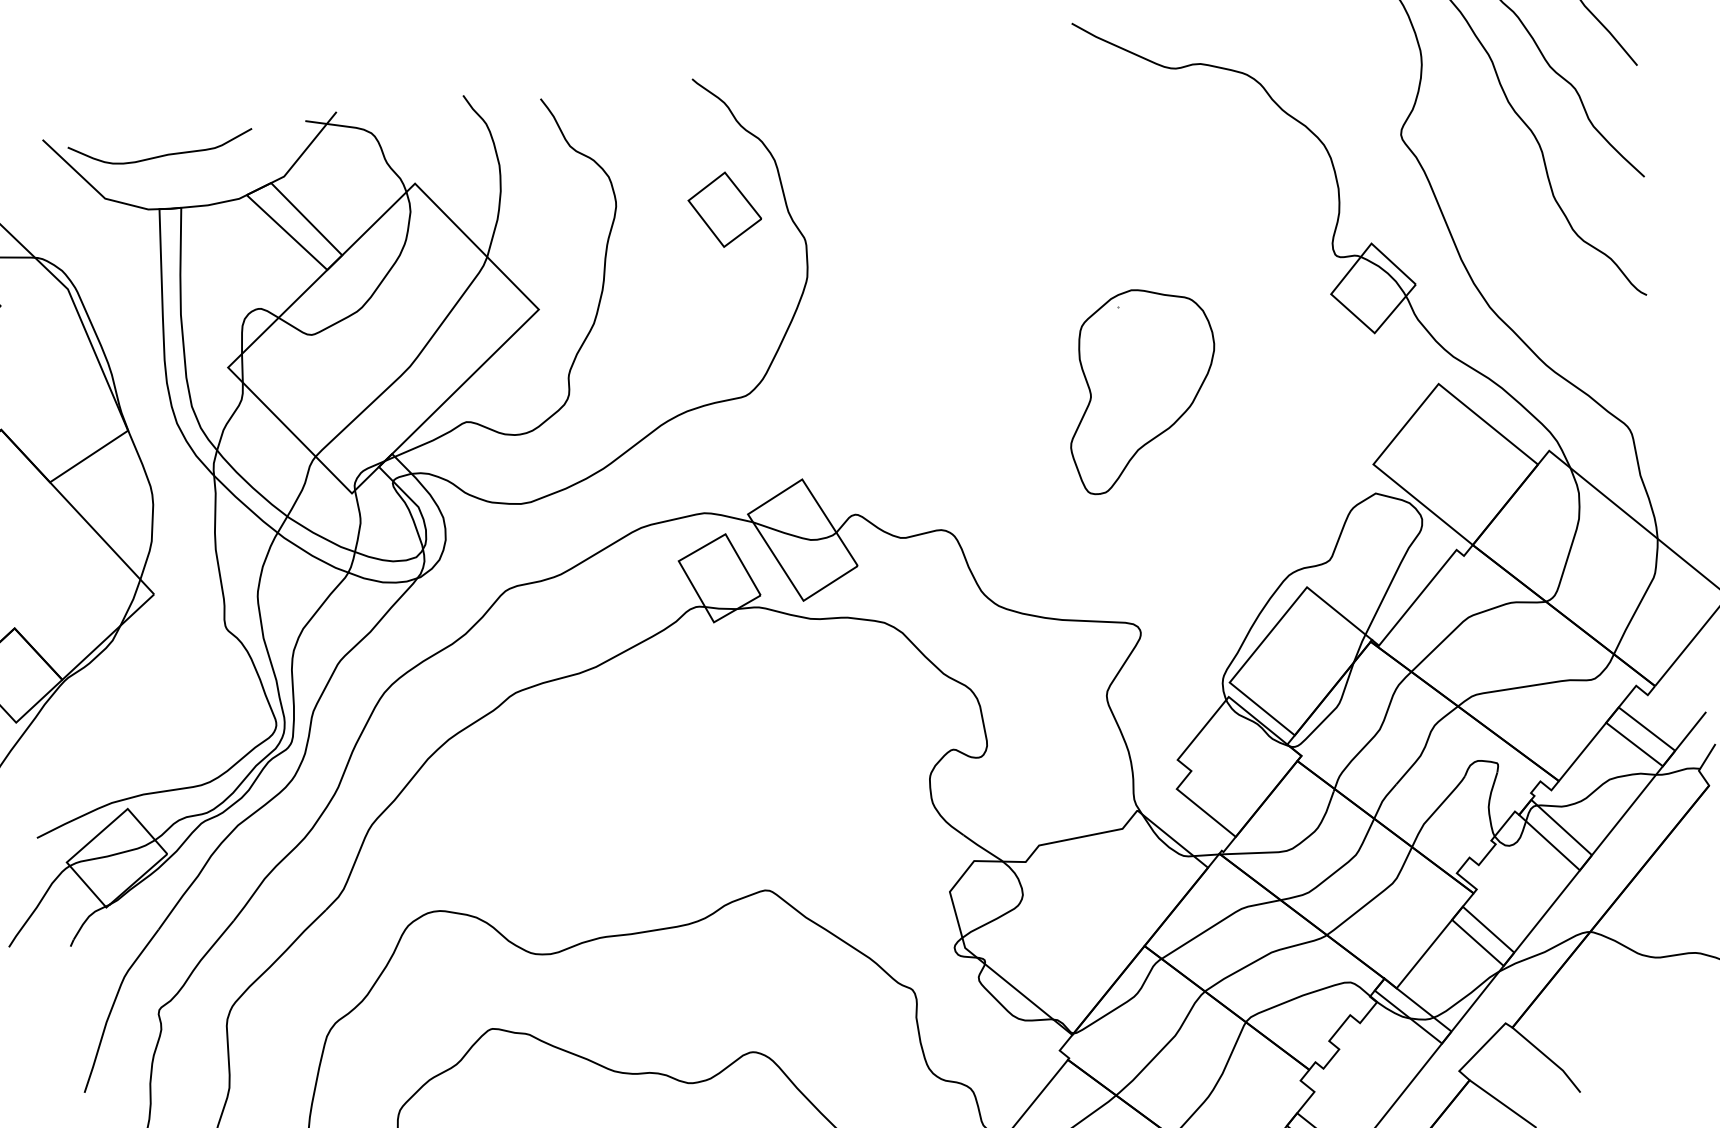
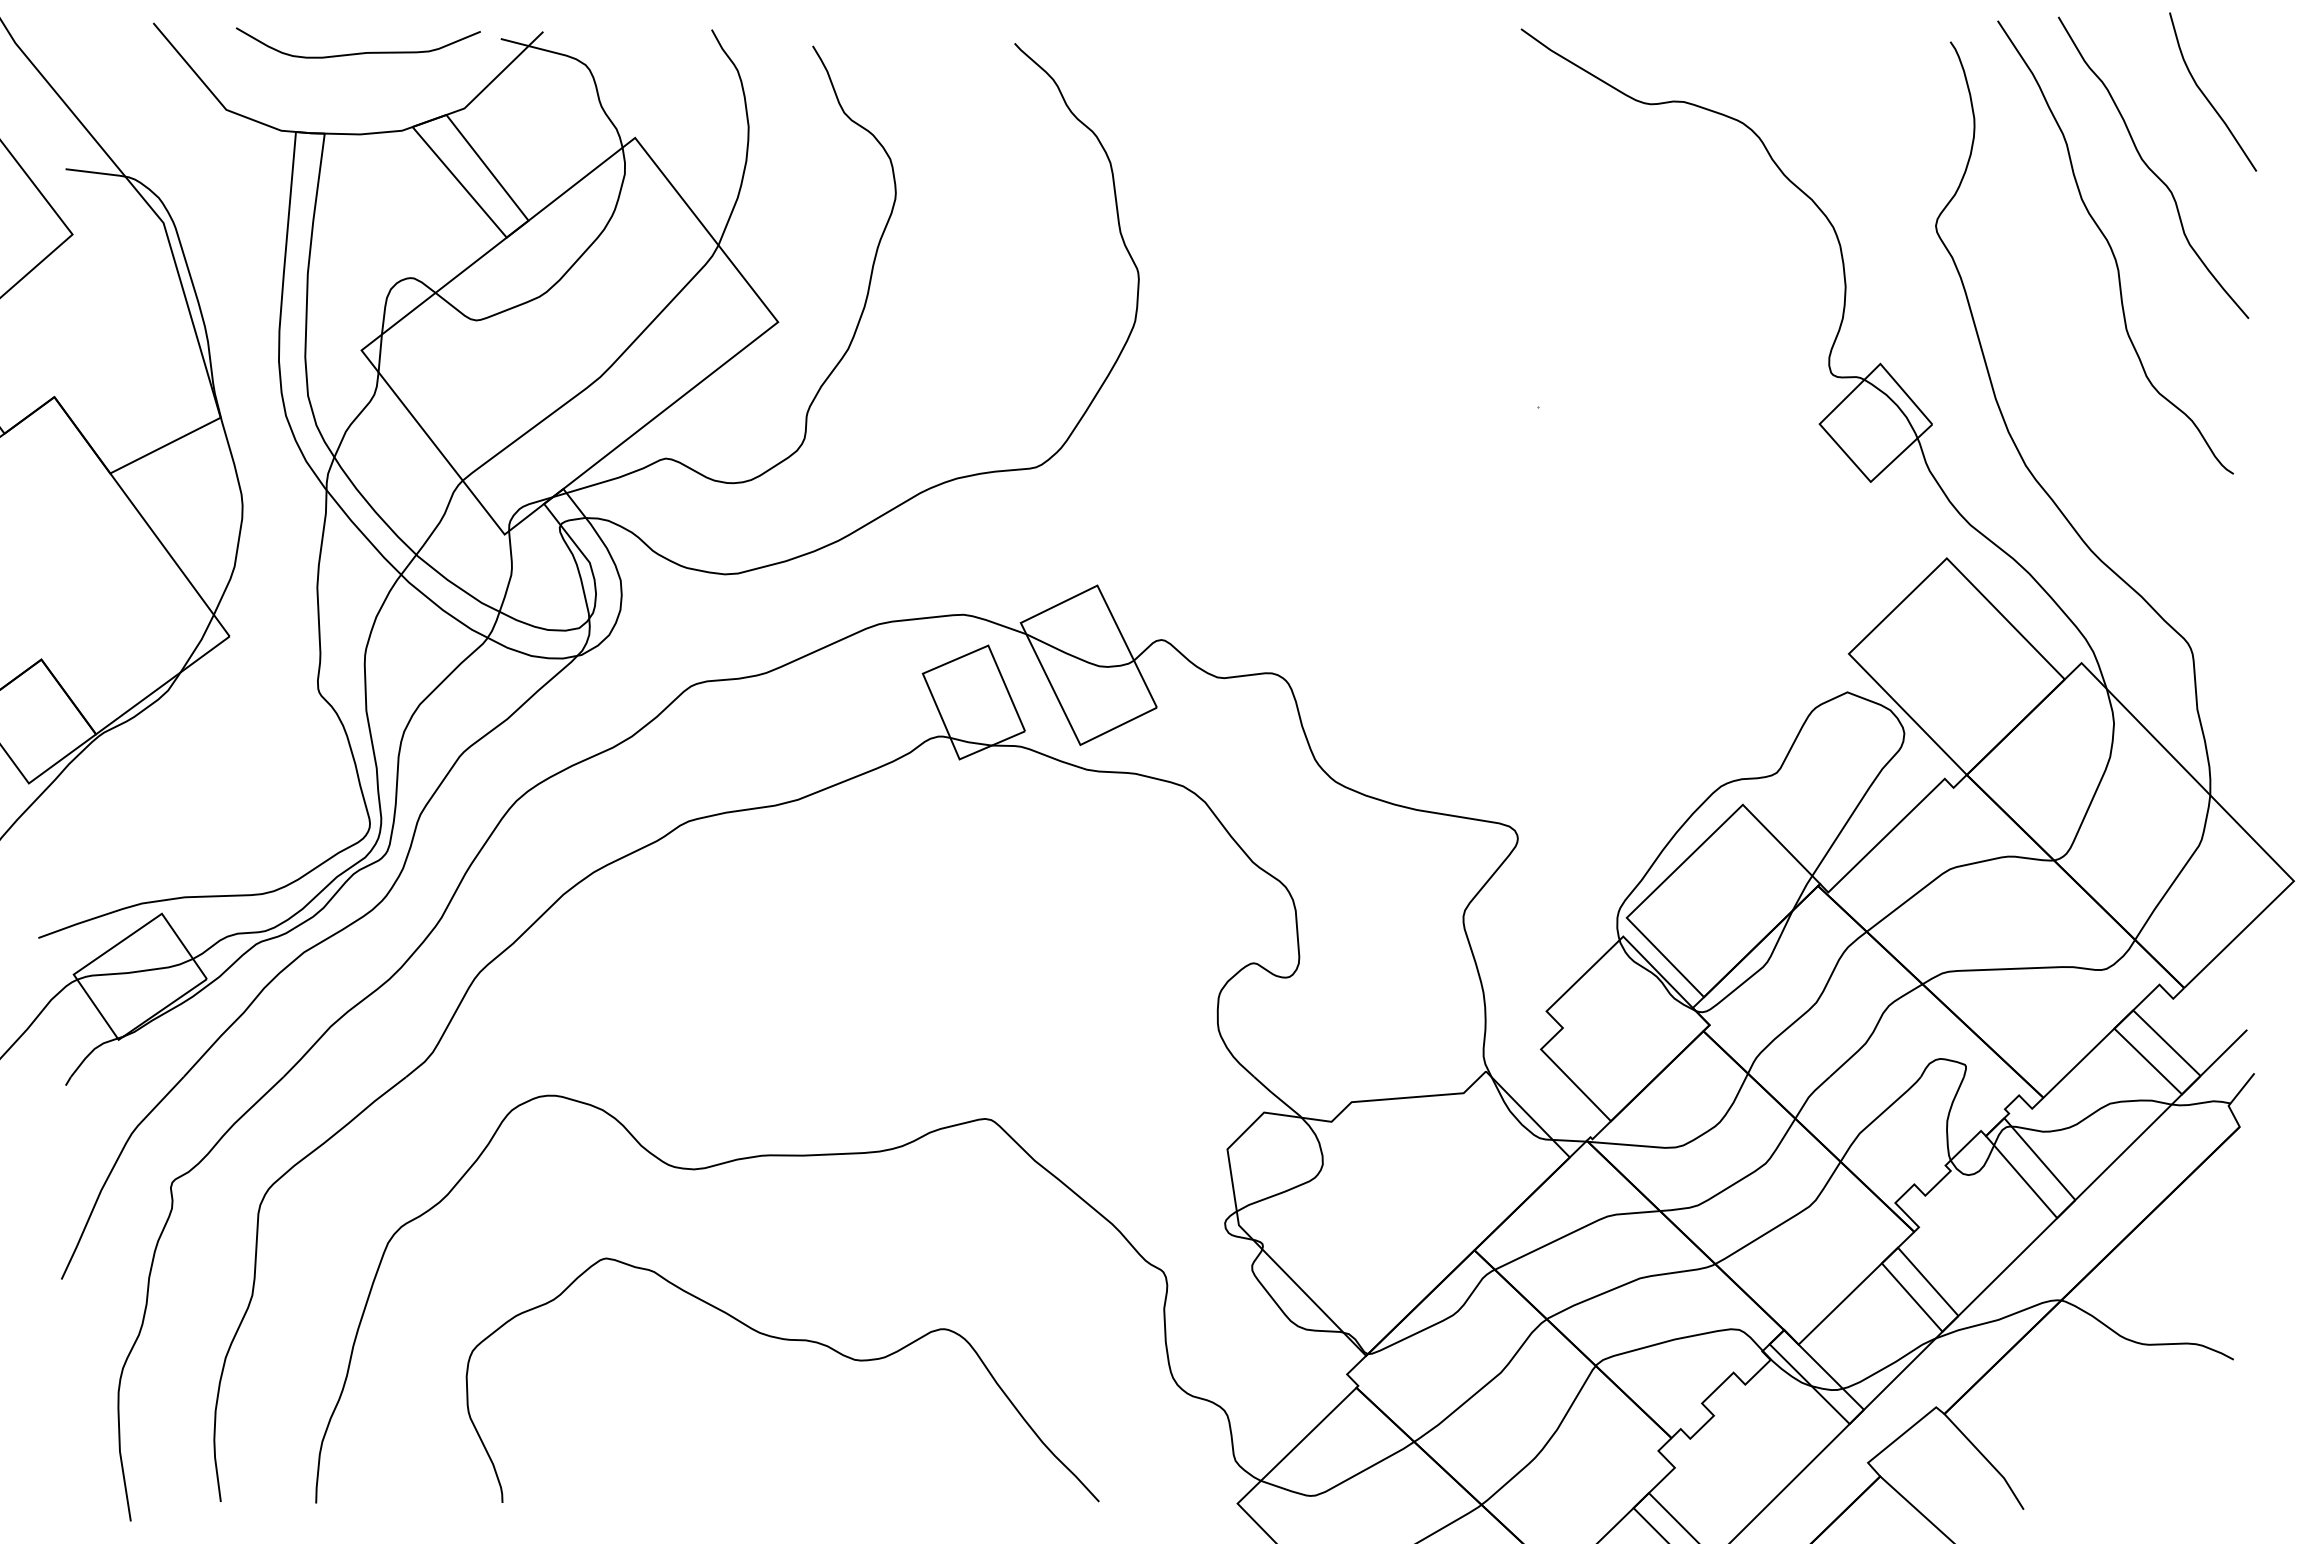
curve: (161, 155) -> (358, 52), moved
part: (724, 209) -> (1037, 219), removed
part: (1141, 389) -> (1556, 519), removed

